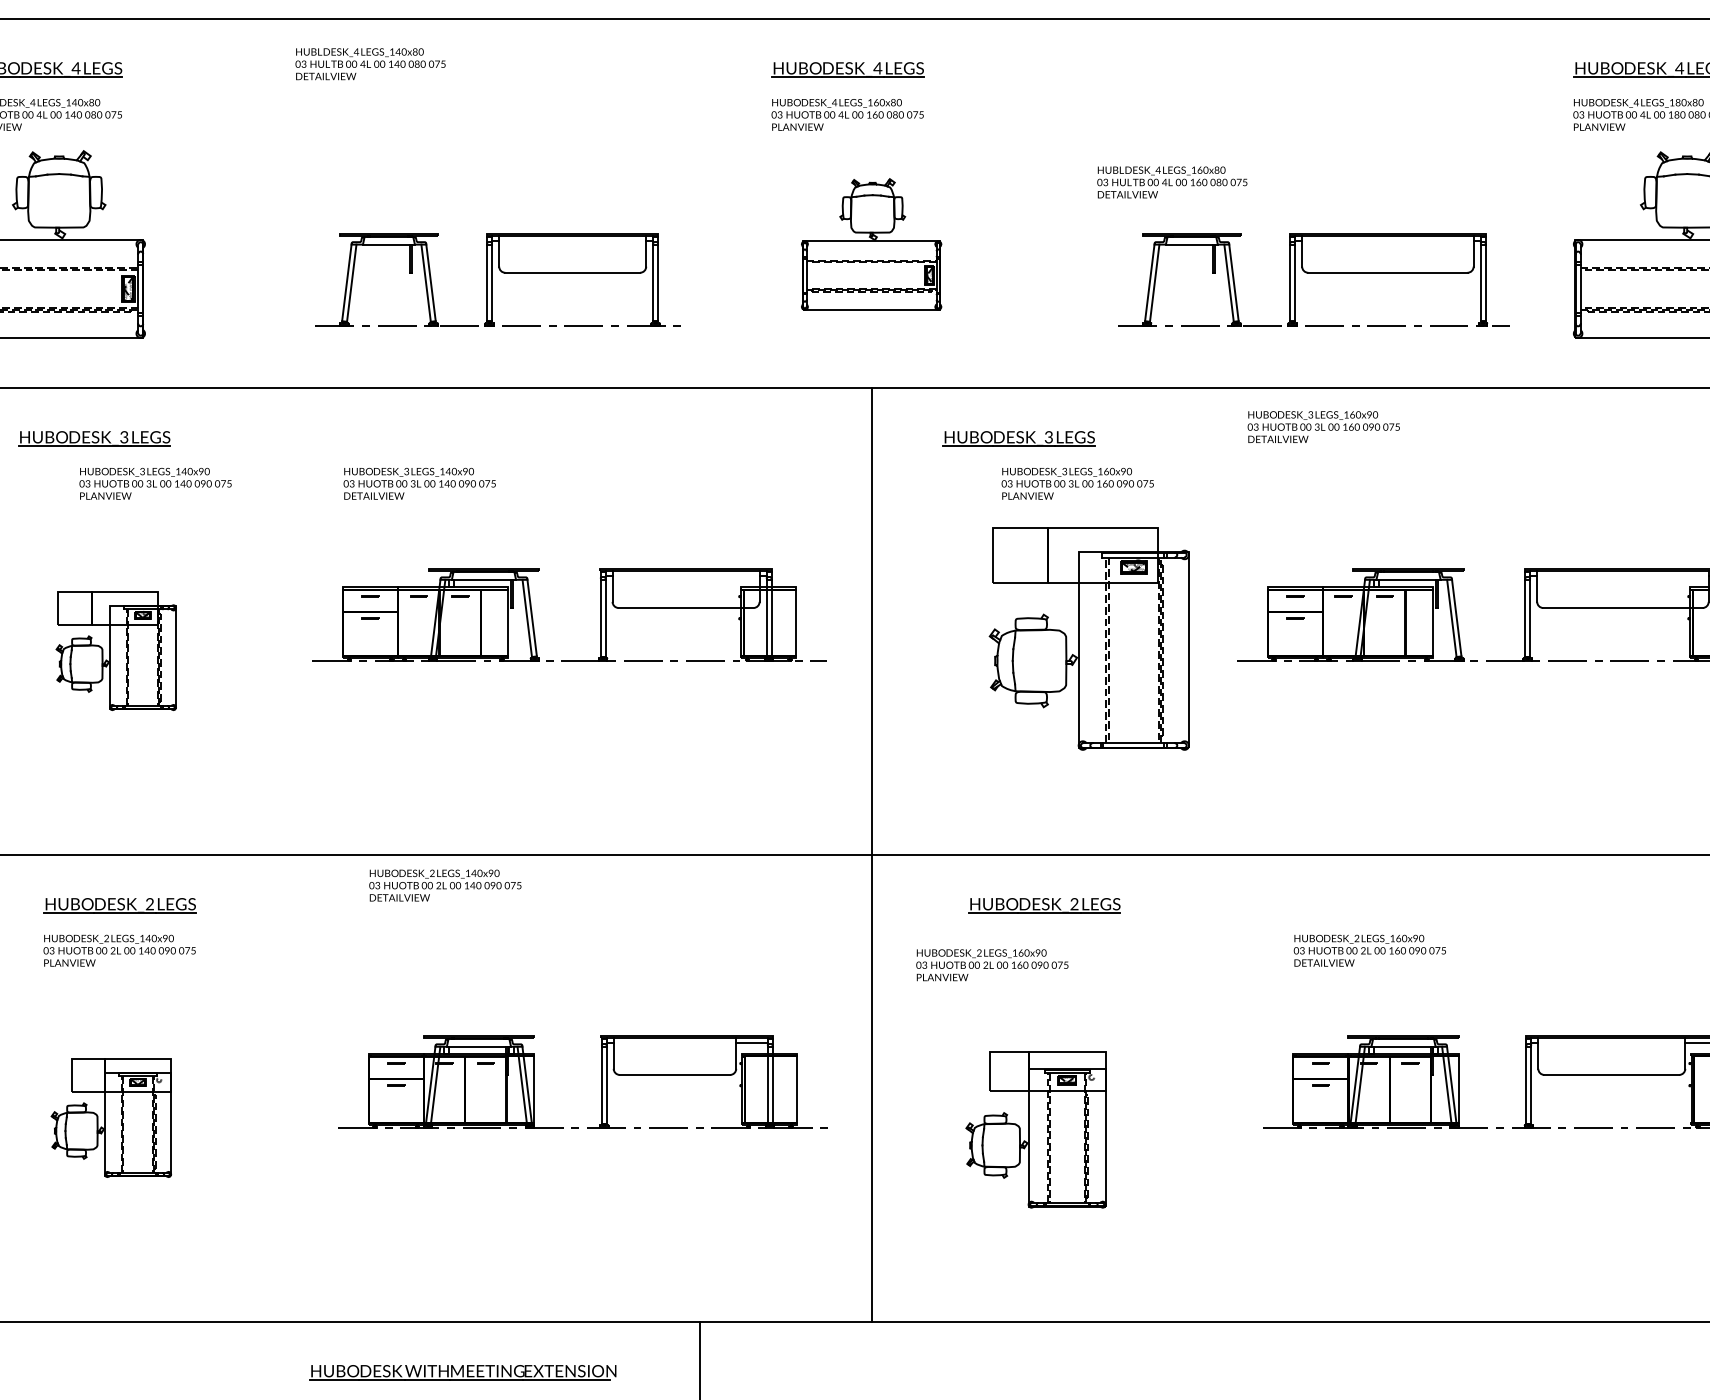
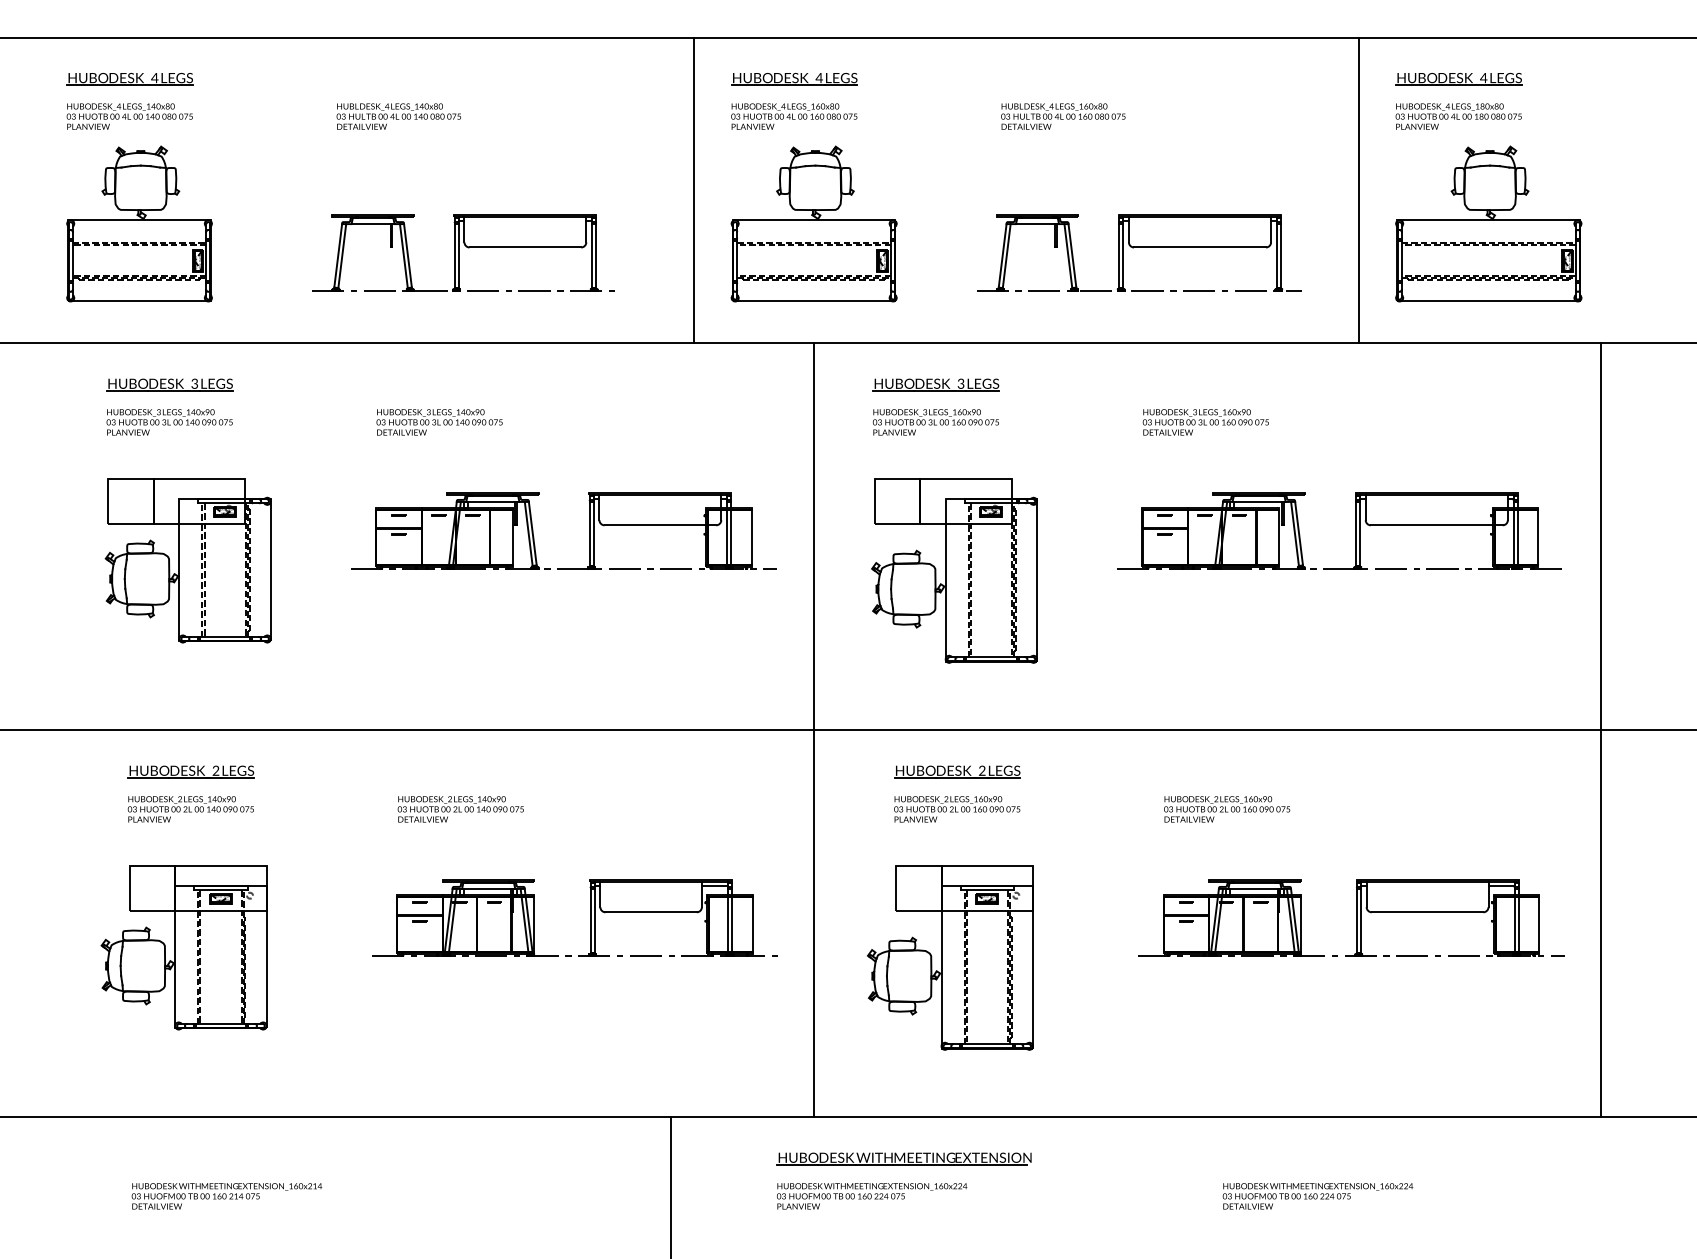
text: (370, 64) -> (398, 116), moved
text: (1172, 182) -> (1063, 116), moved
line: (727, 204) -> (694, 190), added
line: (1528, 204) -> (1358, 190), added
part: (870, 243) -> (813, 223), size x1.43
part: (498, 278) -> (463, 252), moved
part: (1314, 278) -> (1139, 252), moved
text: (1323, 427) -> (1205, 422), moved
text: (155, 483) -> (169, 422), moved
text: (1077, 483) -> (935, 422), moved
part: (1089, 638) -> (954, 570), moved
part: (115, 650) -> (187, 560), size x1.67
text: (444, 885) -> (460, 809), moved
text: (992, 965) -> (957, 809), moved
part: (110, 1117) -> (183, 947), size x1.67
part: (1036, 1129) -> (950, 957), size x1.43
part: (461, 1372) -> (903, 1158), moved

